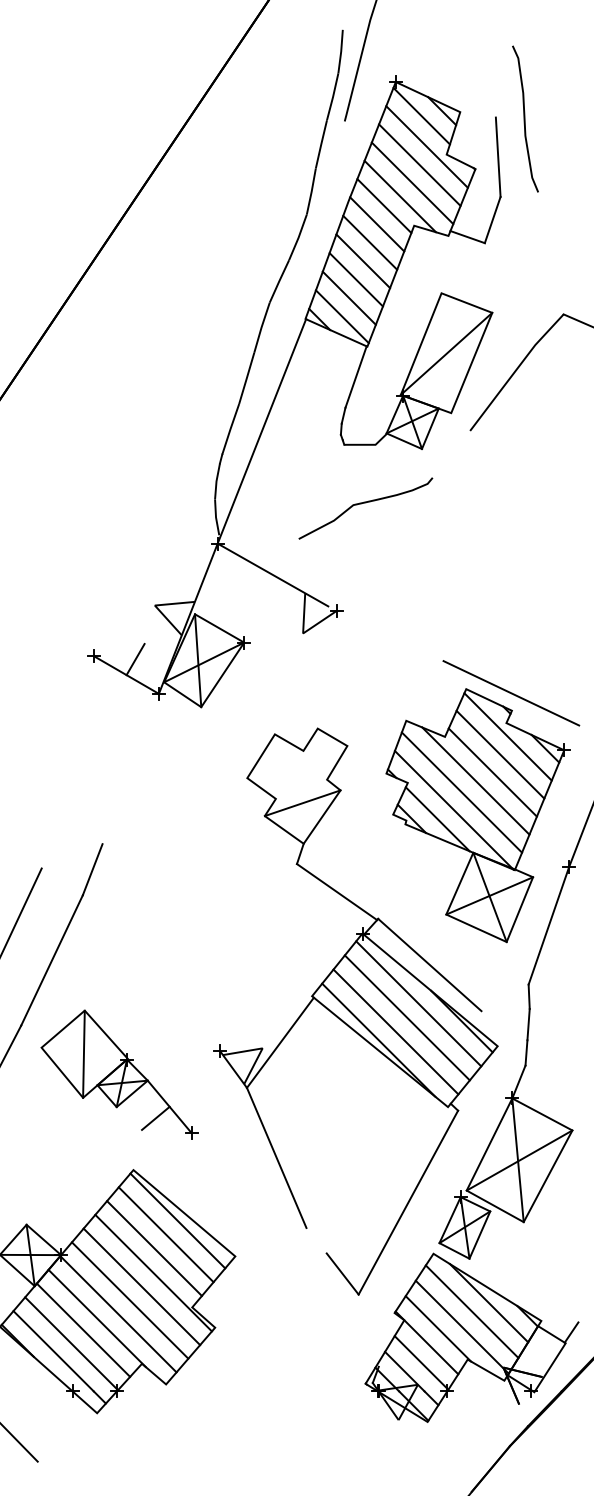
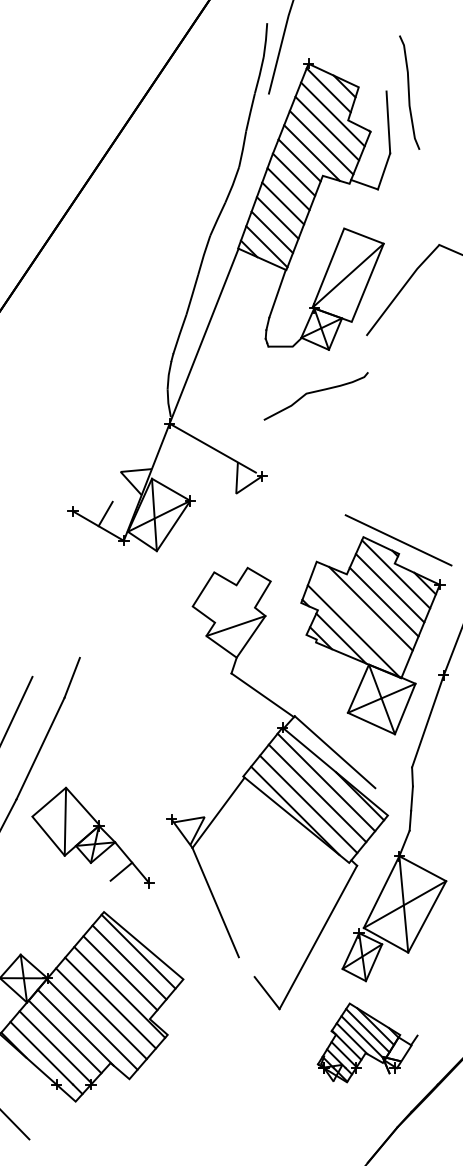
curve: (364, 503) -> (315, 392), moved
line: (461, 792) -> (359, 617), removed
part: (471, 1337) -> (367, 1042), size x0.6

